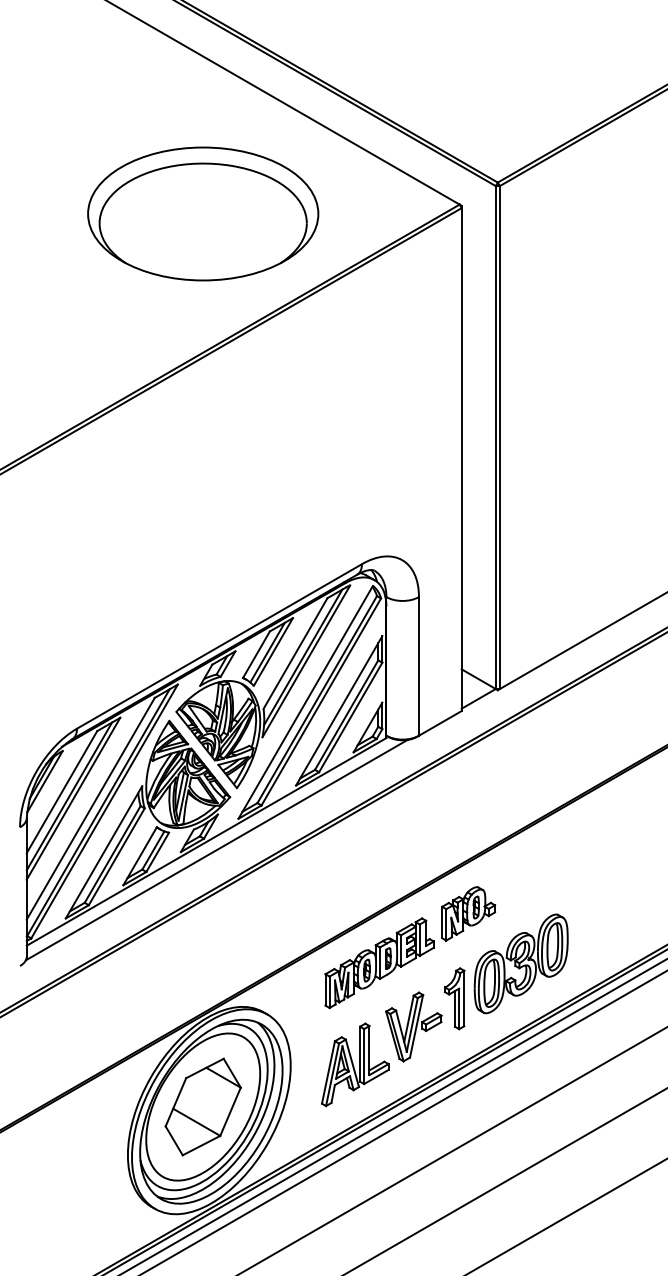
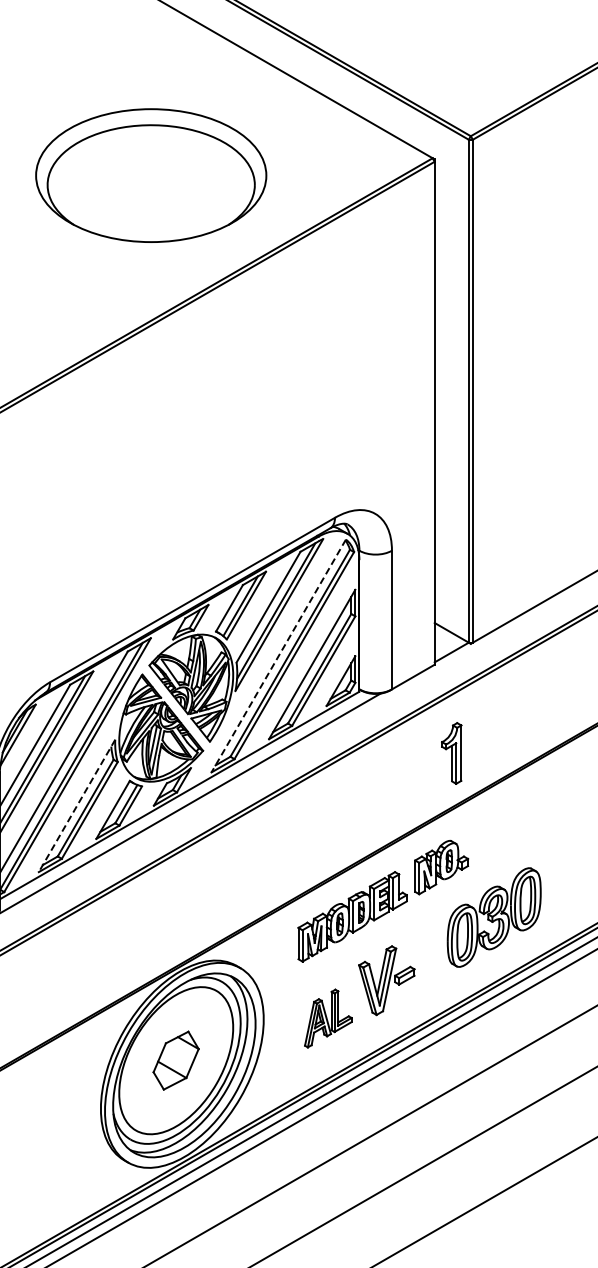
part: (203, 213) -> (151, 175), moved
line: (305, 702) -> (278, 656), solid -> dashed
line: (103, 852) -> (76, 806), solid -> dashed
part: (454, 998) -> (451, 753), moved
part: (355, 1064) -> (328, 1018), size x0.7
part: (202, 1106) -> (175, 1060), size x0.6

